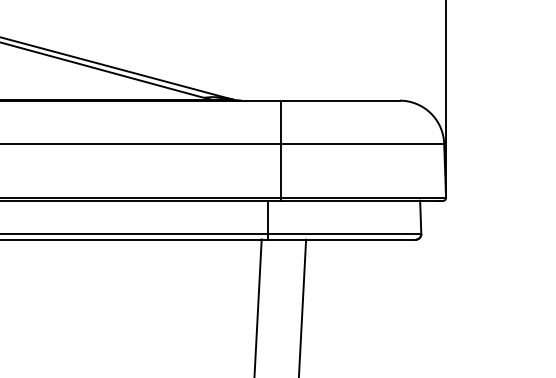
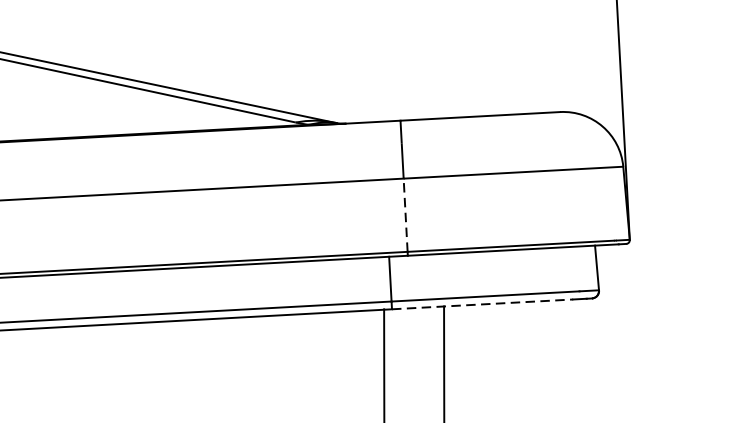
line: (281, 170) -> (405, 214), solid -> dashed
line: (335, 239) -> (483, 304), solid -> dashed

